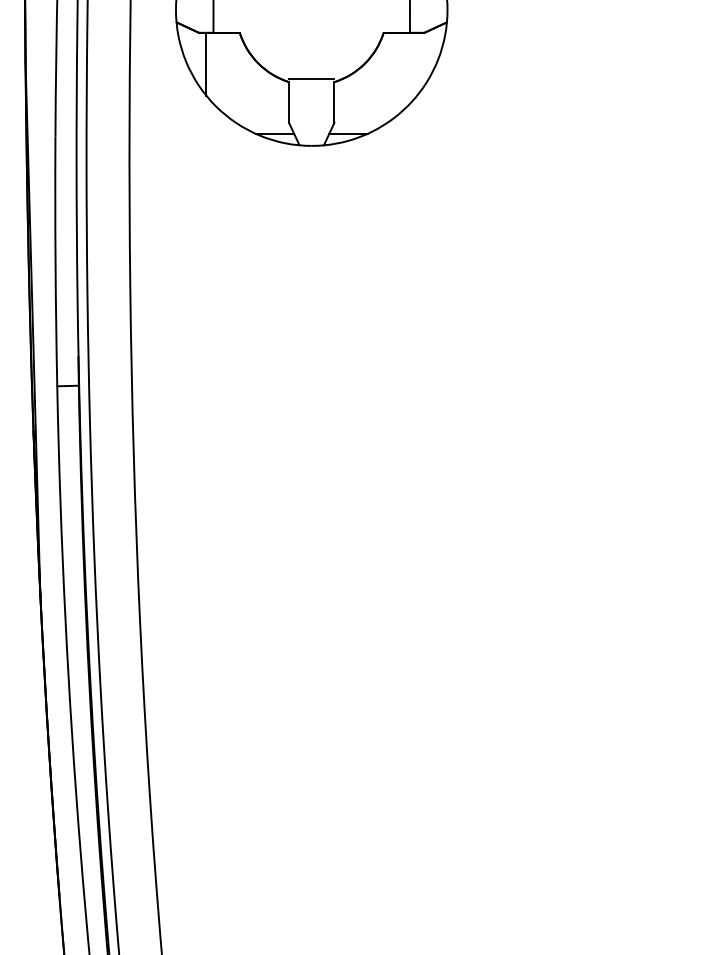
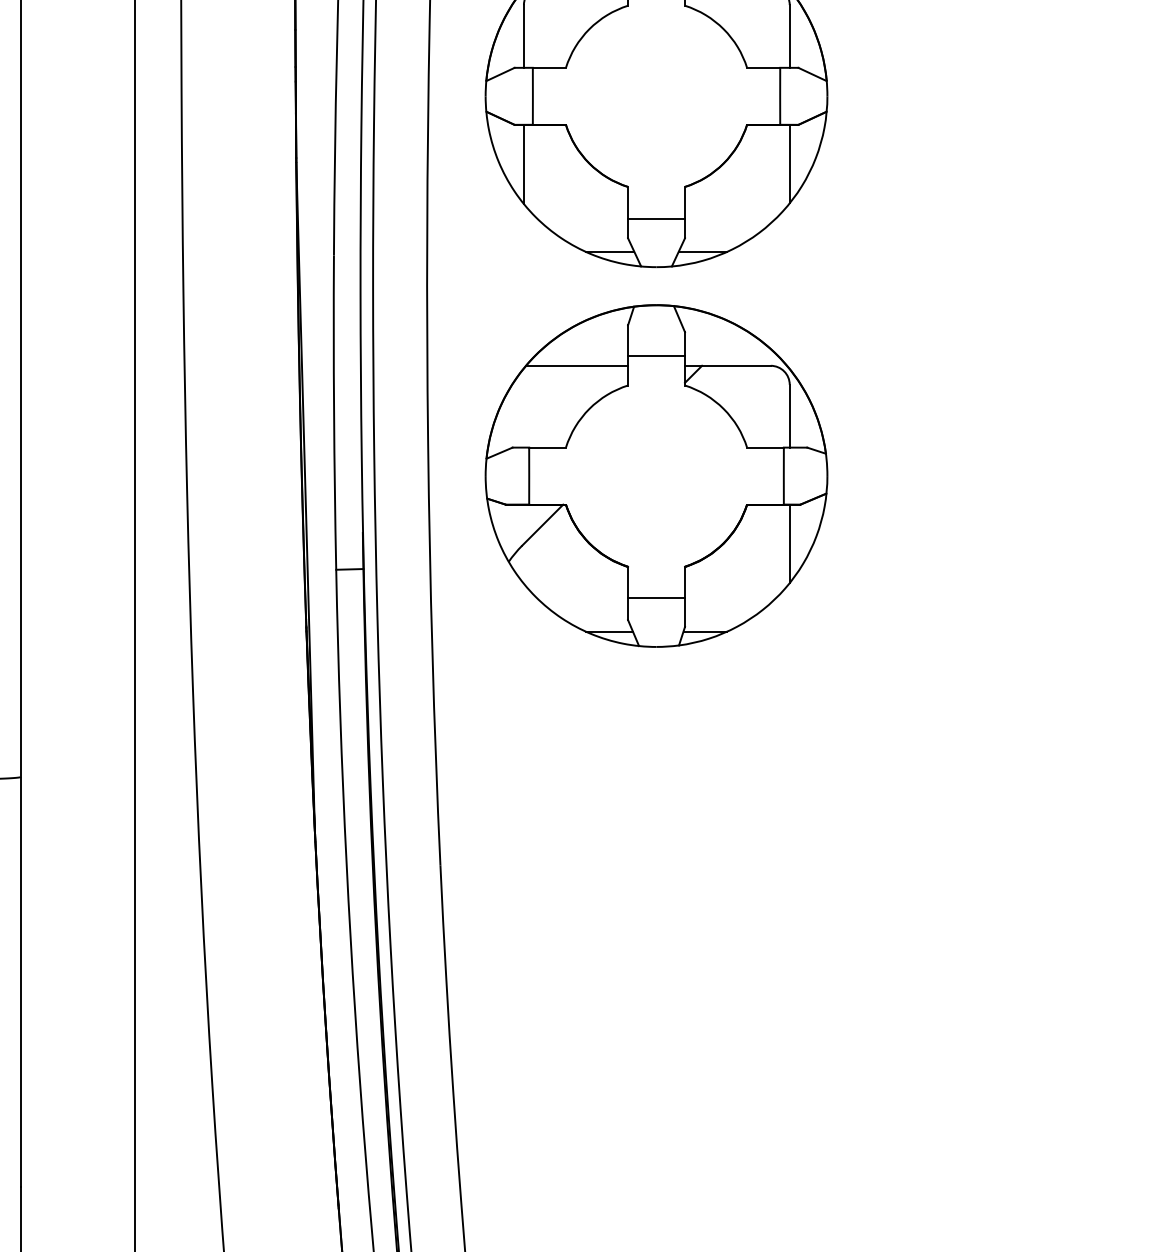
line: (417, 63) -> (789, 163), added
line: (311, 78) -> (656, 218), moved
part: (311, 311) -> (656, 475), added

